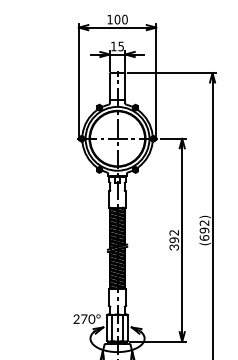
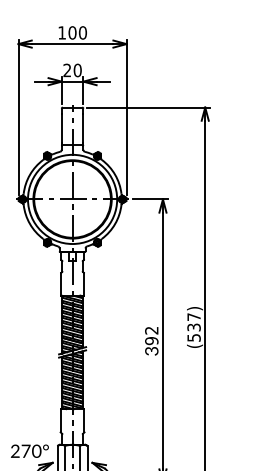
text: (117, 46) -> (72, 70), 15 -> 20
text: (204, 230) -> (194, 327), (692) -> (537)

